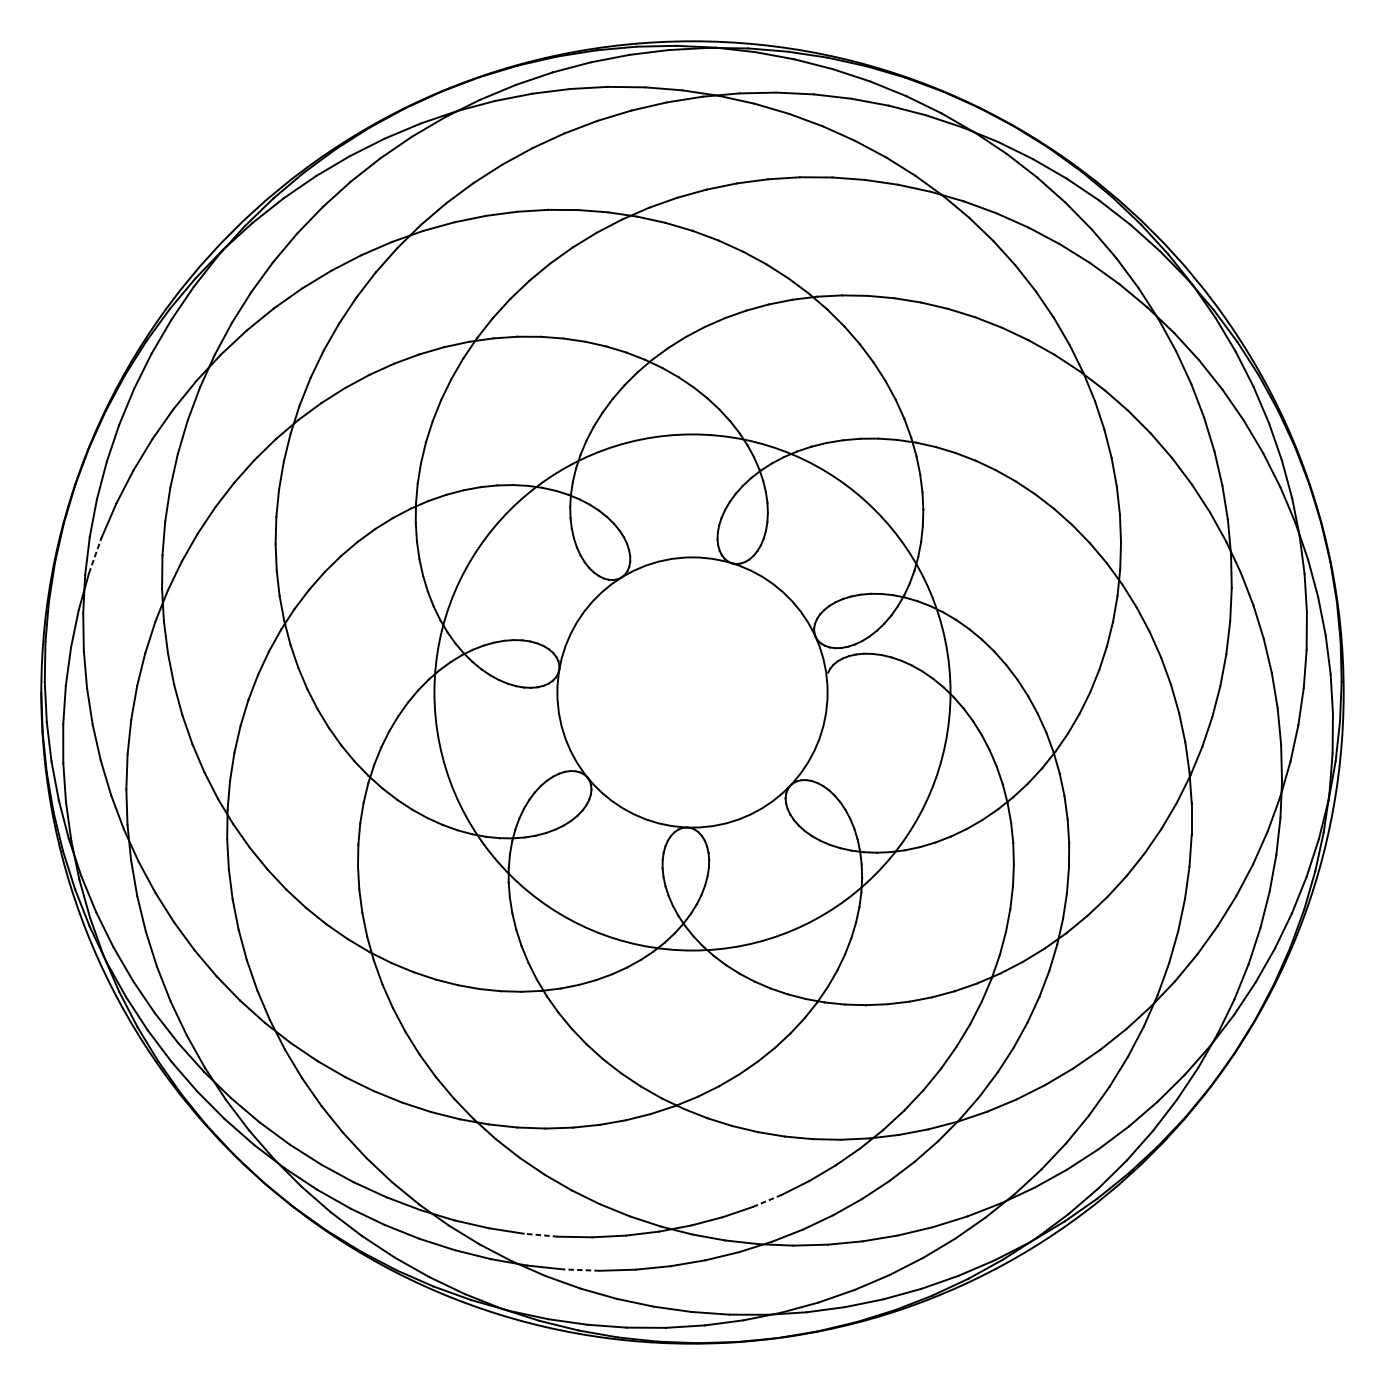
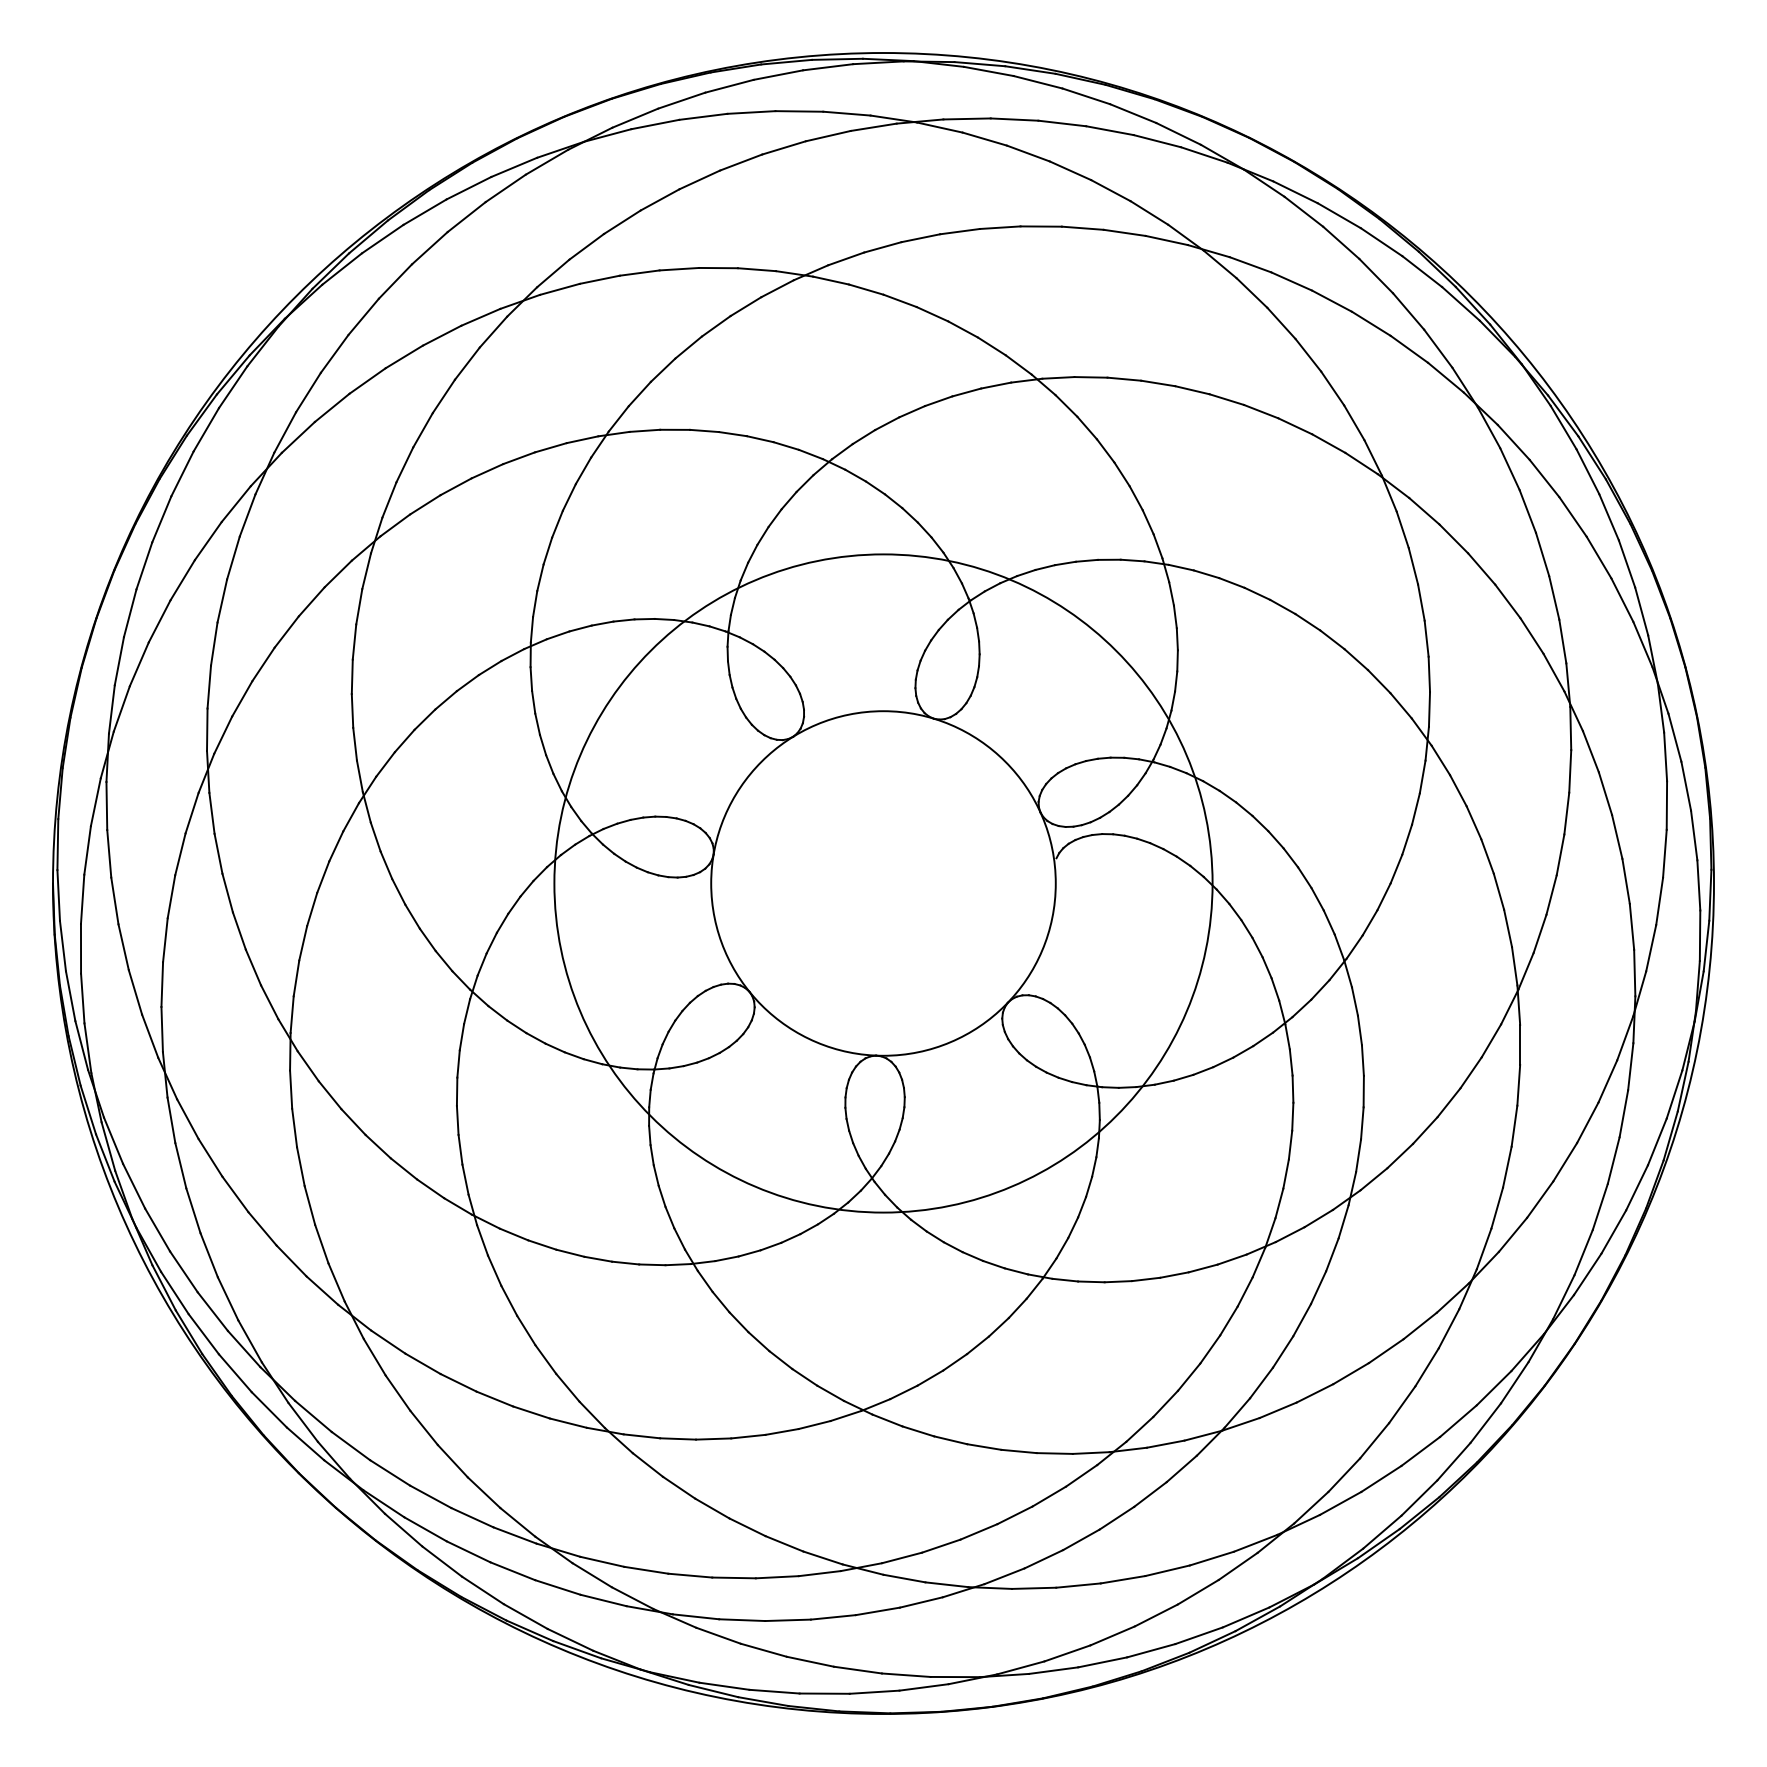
line: (95, 555) -> (121, 708), dashed -> solid
line: (766, 1201) -> (978, 1532), dashed -> solid
line: (540, 1235) -> (689, 1575), dashed -> solid
line: (581, 1270) -> (741, 1620), dashed -> solid

